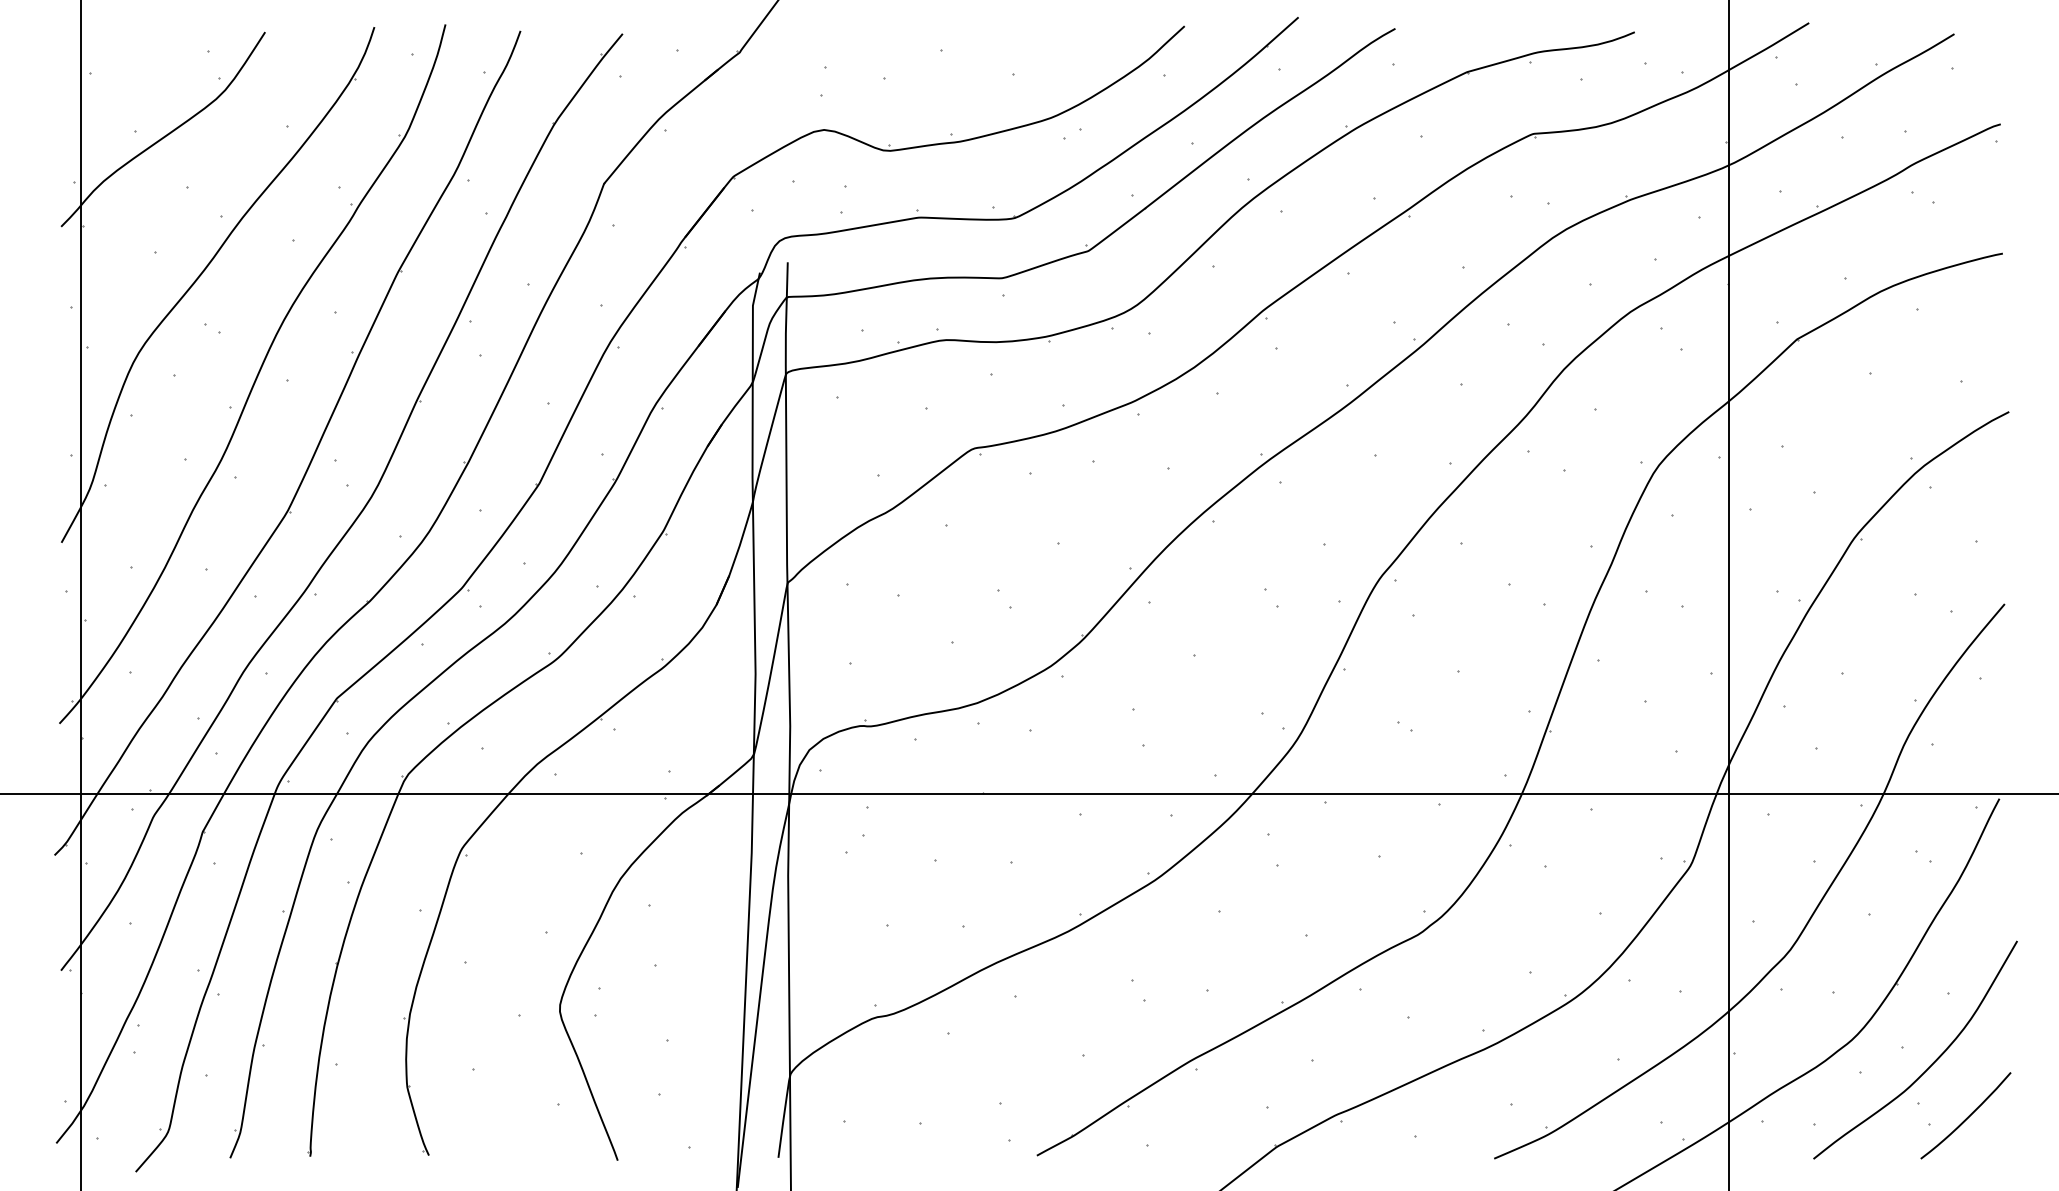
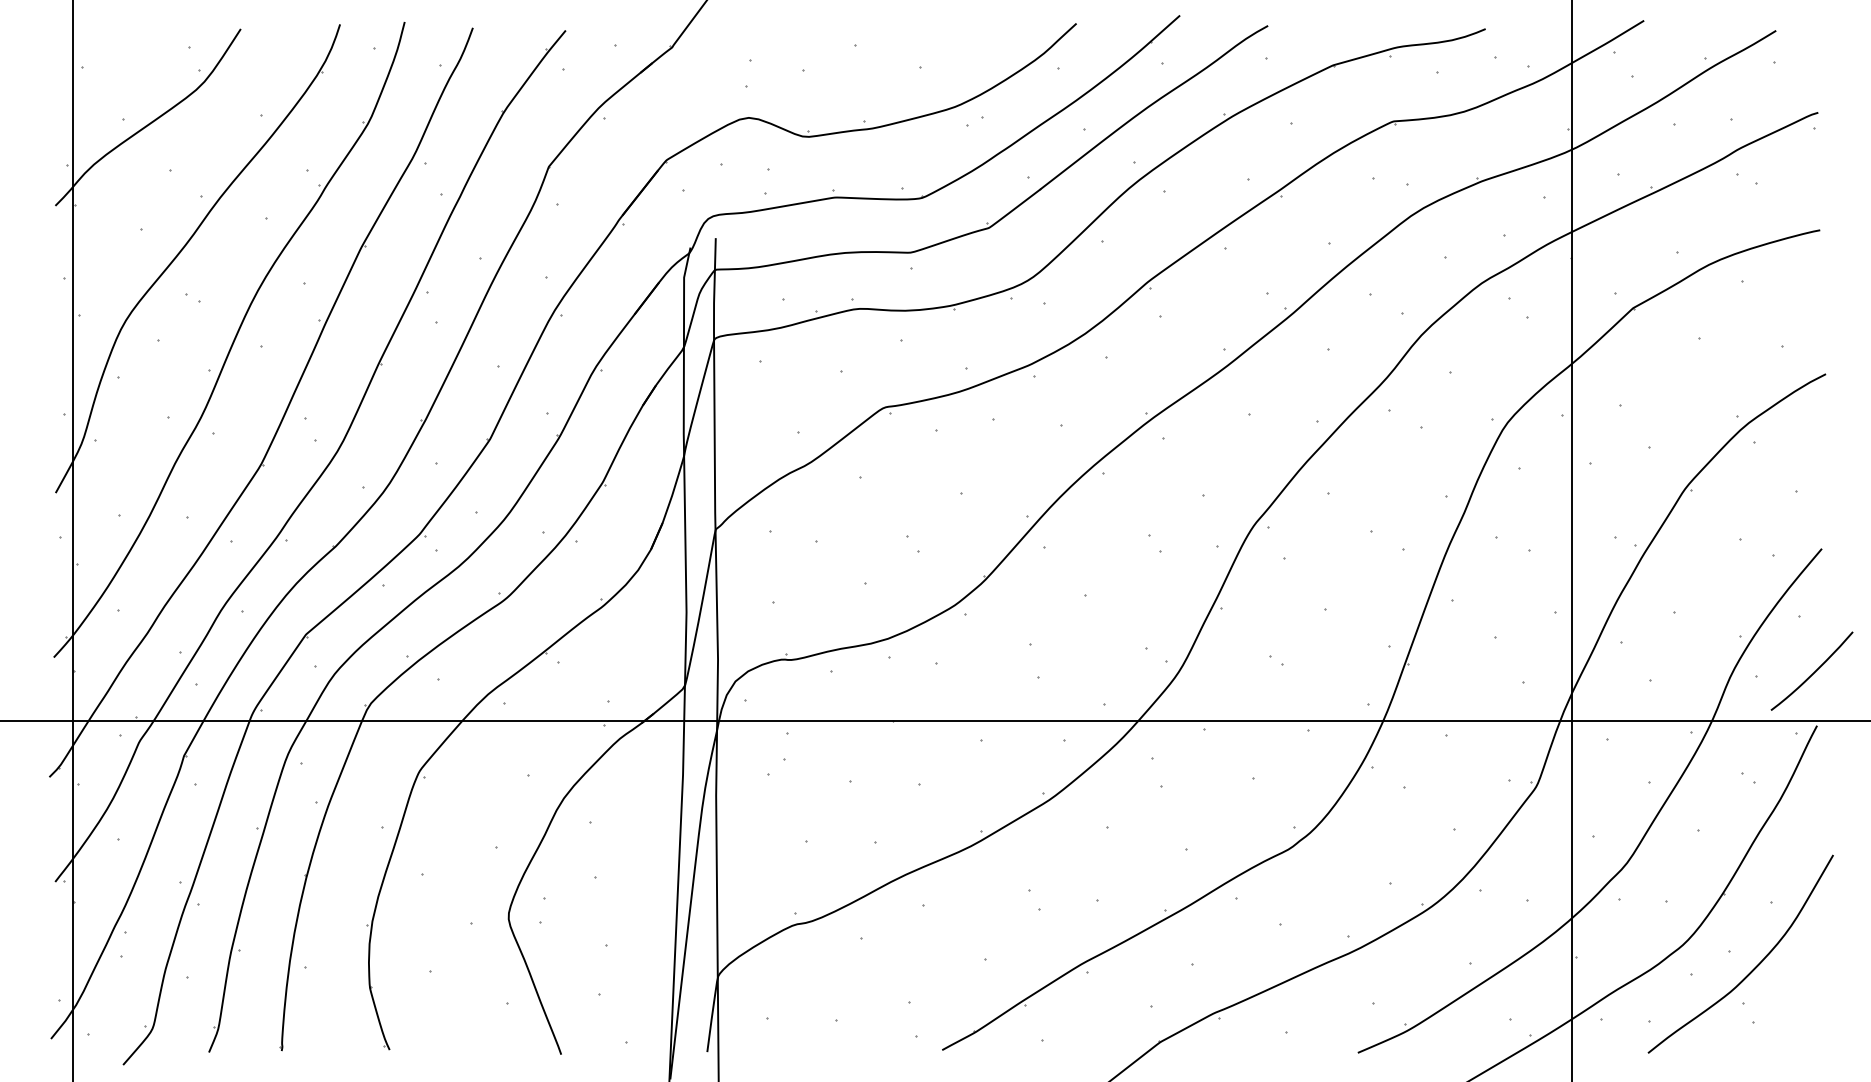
curve: (1967, 1116) -> (1813, 671), moved

